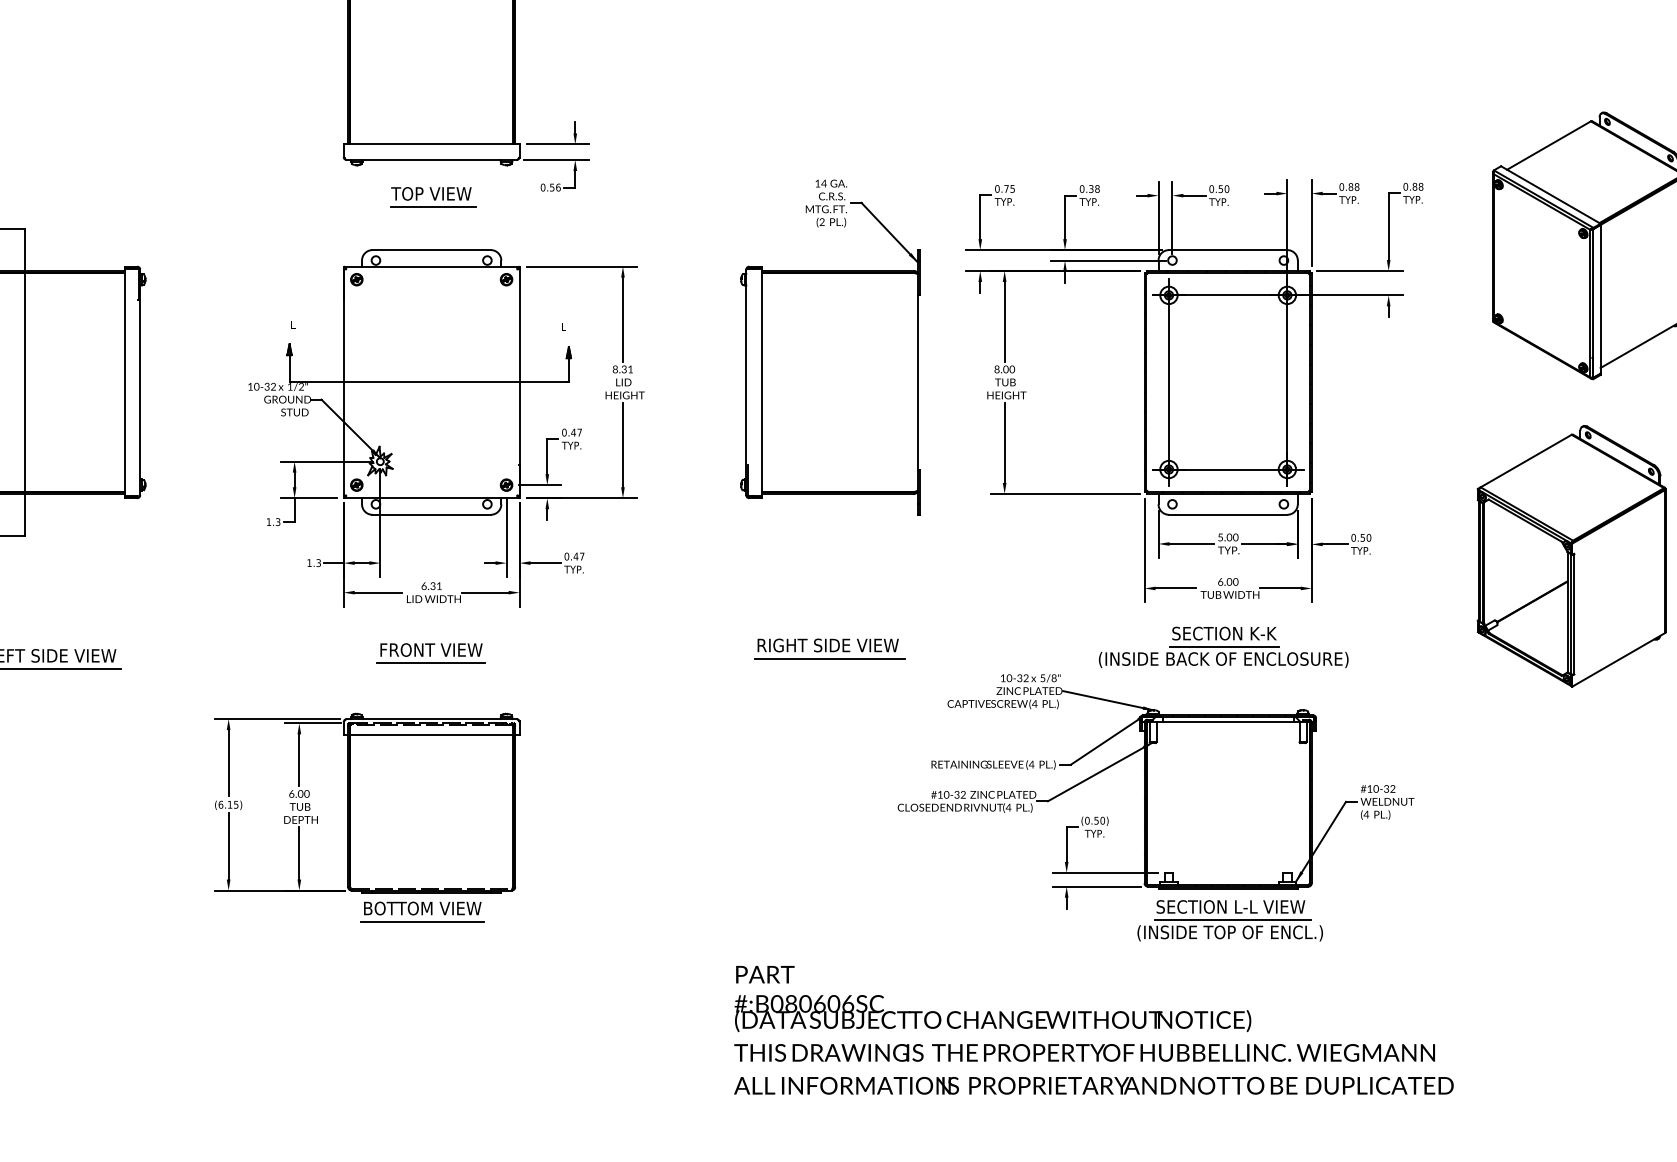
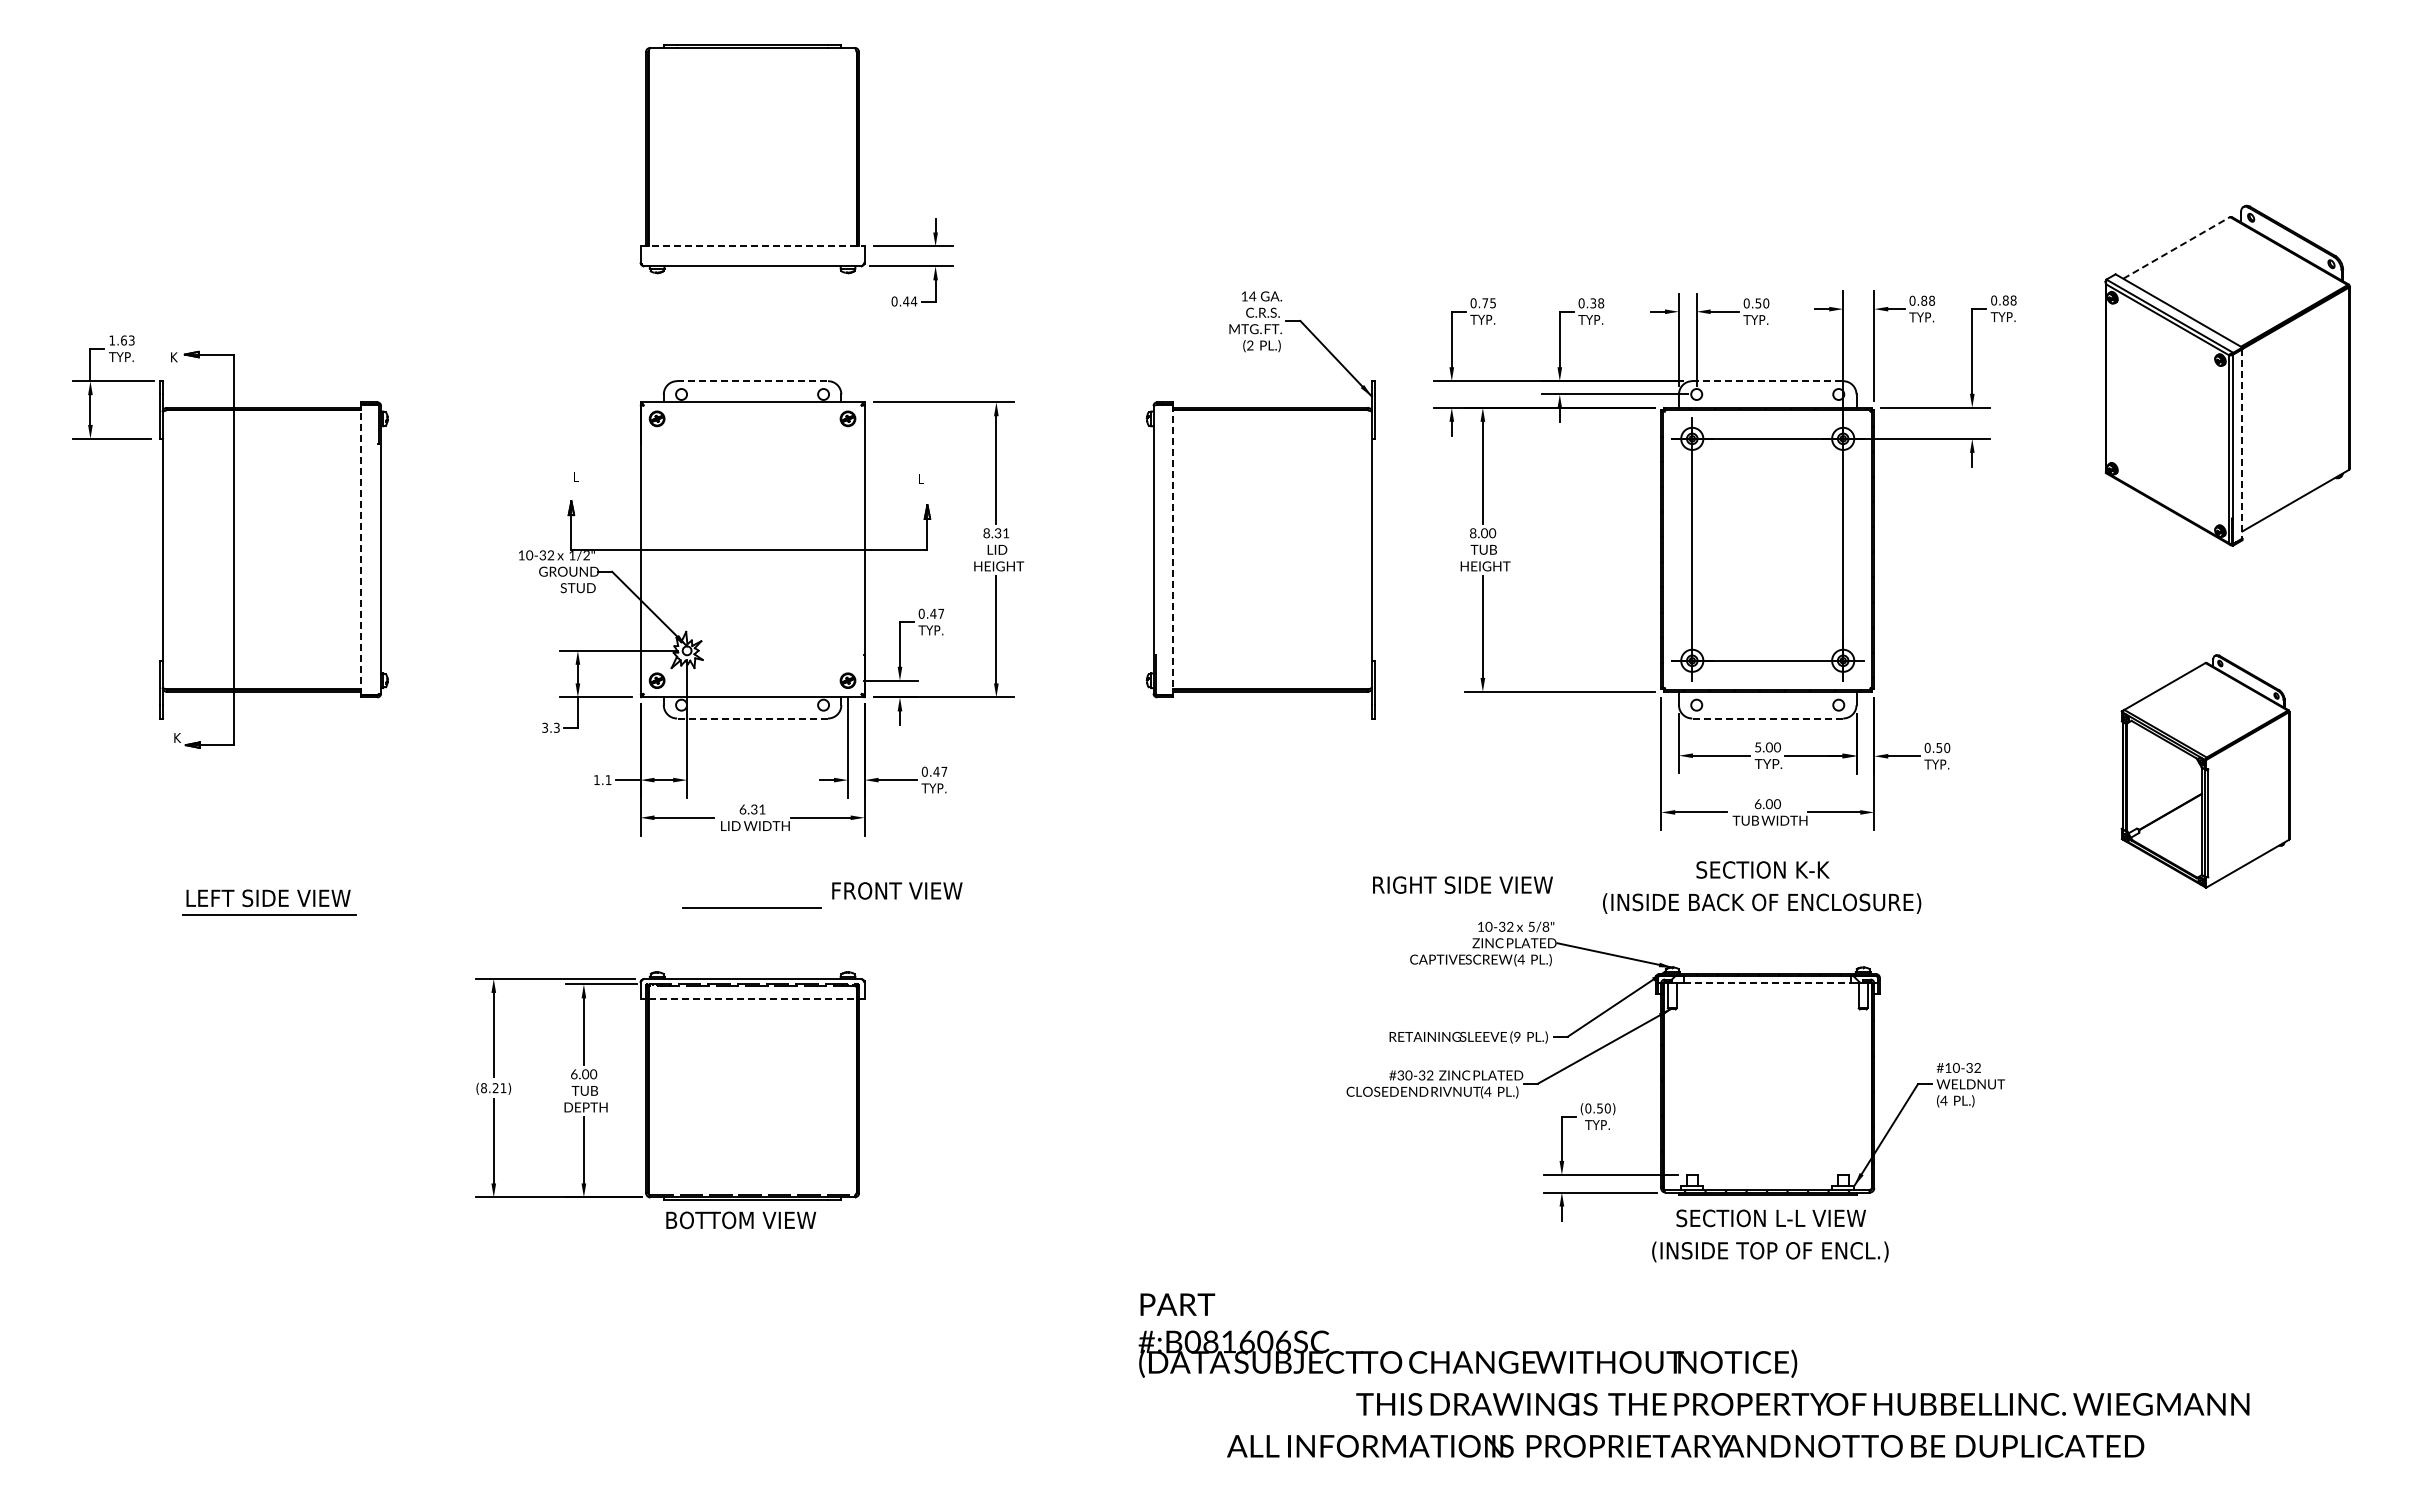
line: (432, 144) -> (753, 246), solid -> dashed
line: (1548, 145) -> (2176, 247), solid -> dashed
text: (555, 187) -> (910, 301), 0.56 -> 0.44
part: (433, 197) -> (754, 313), removed
line: (432, 250) -> (753, 381), solid -> dashed
line: (1228, 250) -> (1768, 381), solid -> dashed
line: (1600, 299) -> (2242, 443), solid -> dashed
line: (124, 382) -> (361, 549), solid -> dashed
line: (761, 382) -> (1173, 549), solid -> dashed
line: (431, 514) -> (752, 718), solid -> dashed
line: (1227, 514) -> (1767, 718), solid -> dashed
text: (268, 521) -> (544, 727), 1.3 -> 3.3
part: (1571, 556) -> (2205, 771), size x0.7
text: (318, 563) -> (608, 780), 1.3 -> 1.1
text: (827, 645) -> (1462, 884), moved
line: (1224, 646) -> (1763, 886), removed
text: (431, 649) -> (897, 890), moved
line: (829, 658) -> (1259, 901), removed
line: (1228, 721) -> (1768, 982), solid -> dashed
line: (431, 734) -> (752, 998), solid -> dashed
text: (1031, 764) -> (1516, 1036), (4 -> (9
text: (940, 794) -> (1400, 1075), #10-32 -> #30-32
text: (228, 805) -> (493, 1088), (6.15) -> (8.21)
line: (1232, 920) -> (1773, 1235), removed
line: (422, 921) -> (740, 1237), removed
text: (805, 1003) -> (1229, 1341), #:B080606SC -> #:B081606SC
text: (1084, 1053) -> (1802, 1404), moved
text: (1093, 1085) -> (1685, 1446), moved

